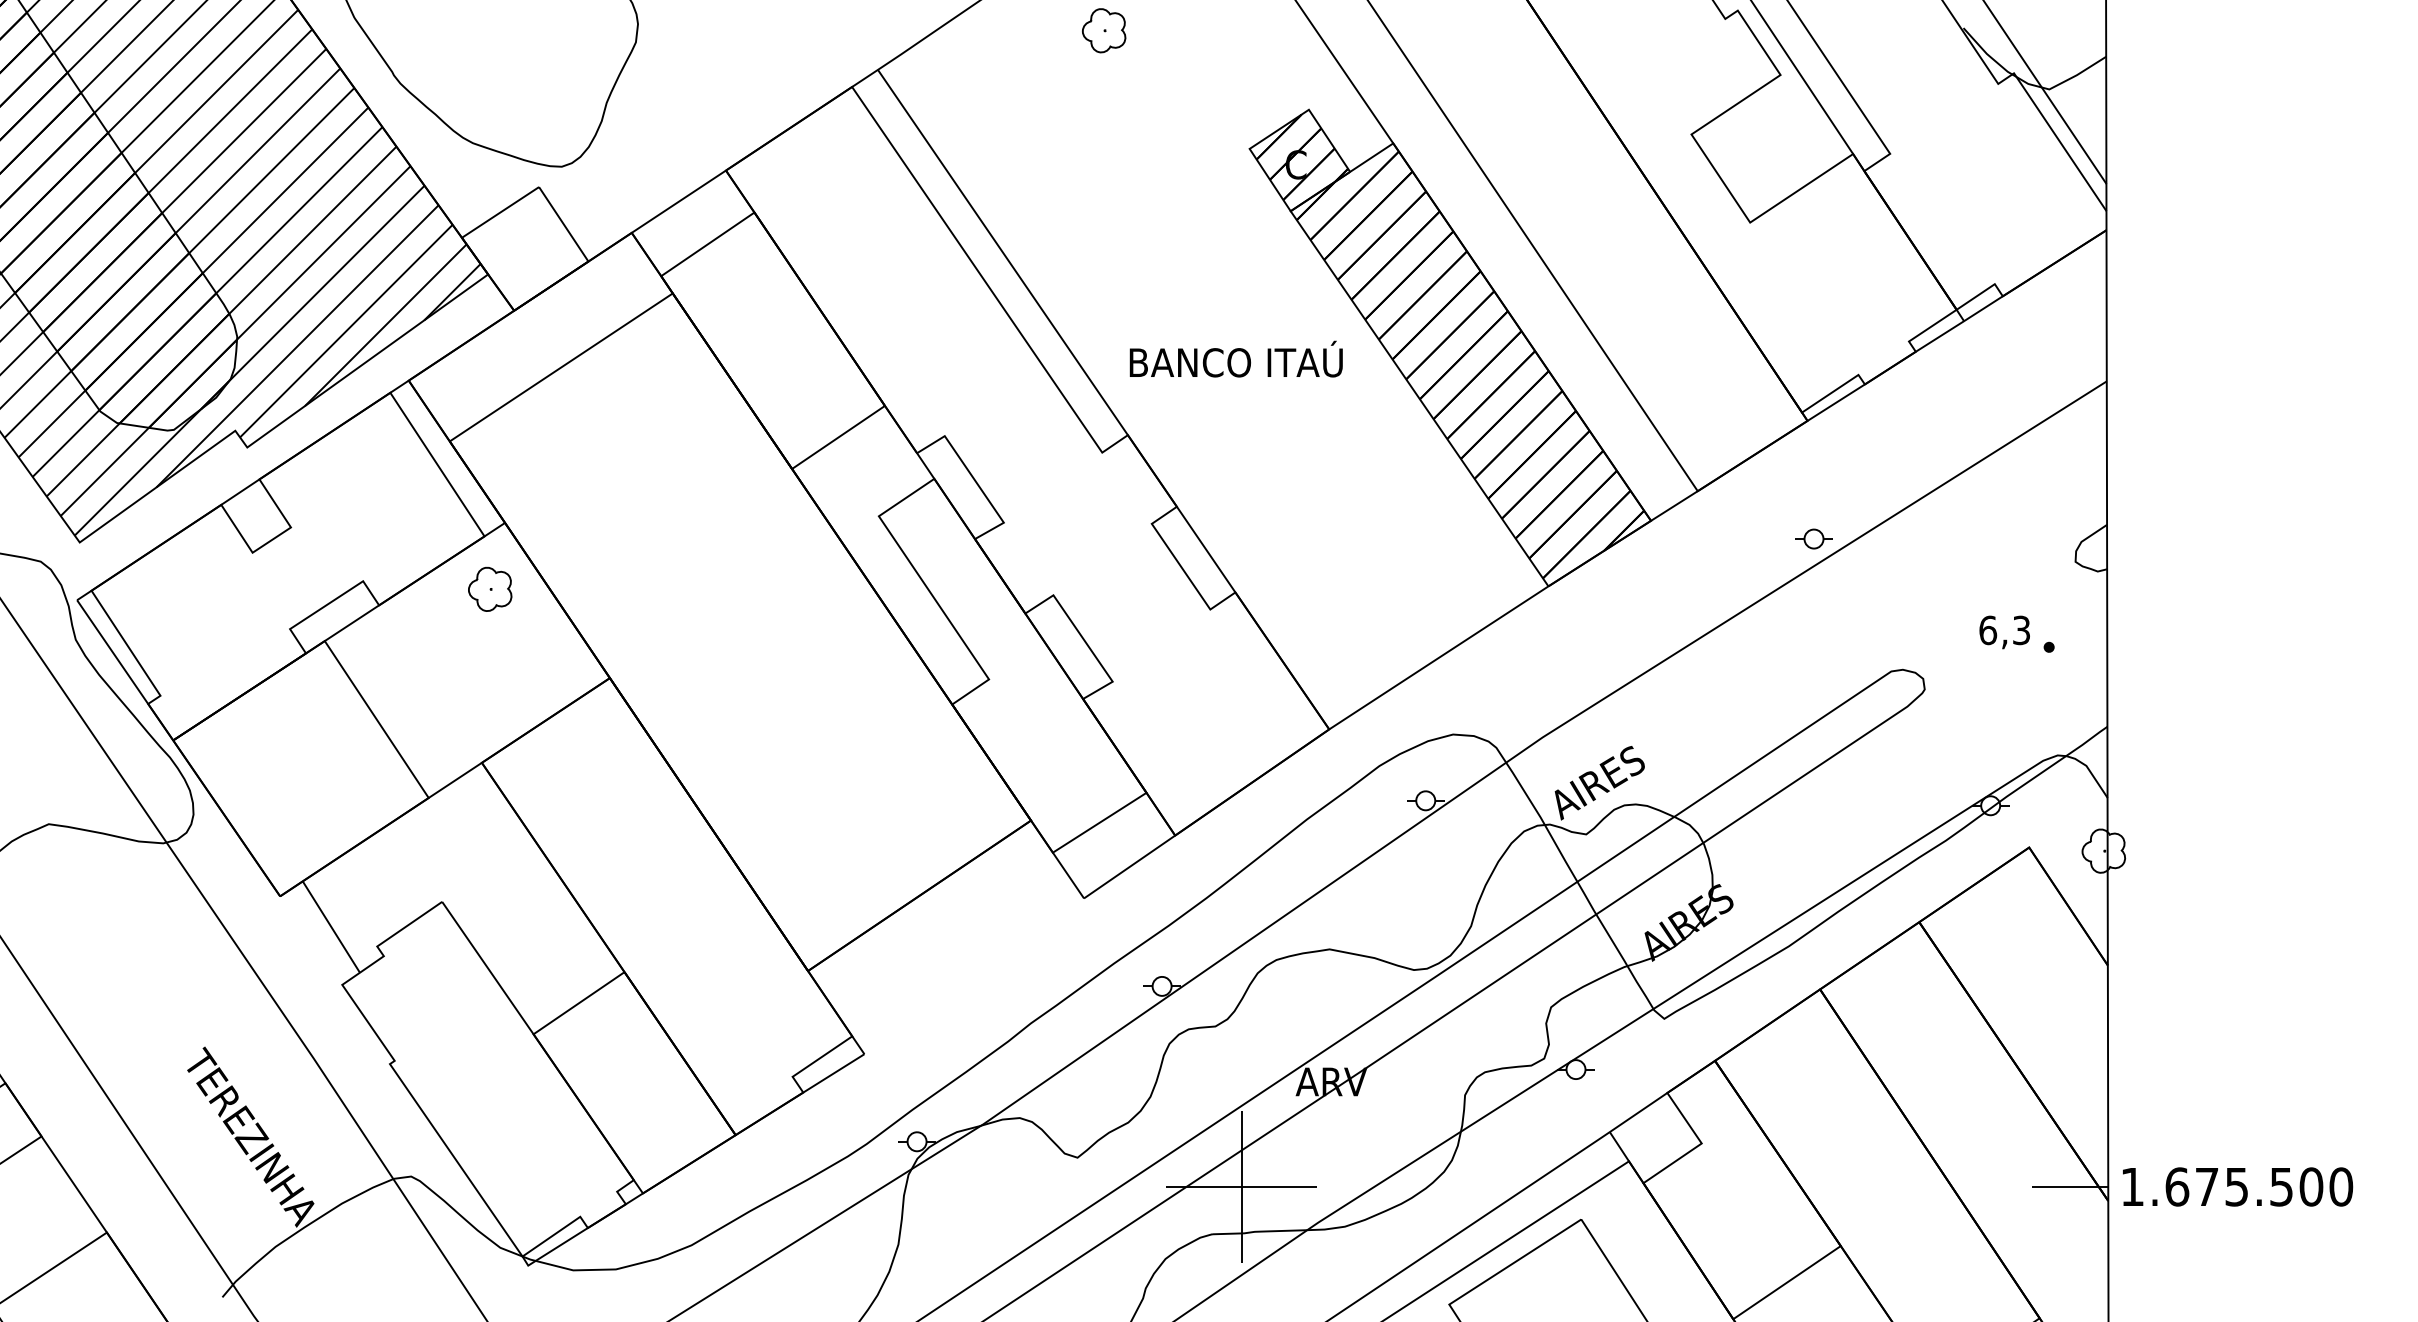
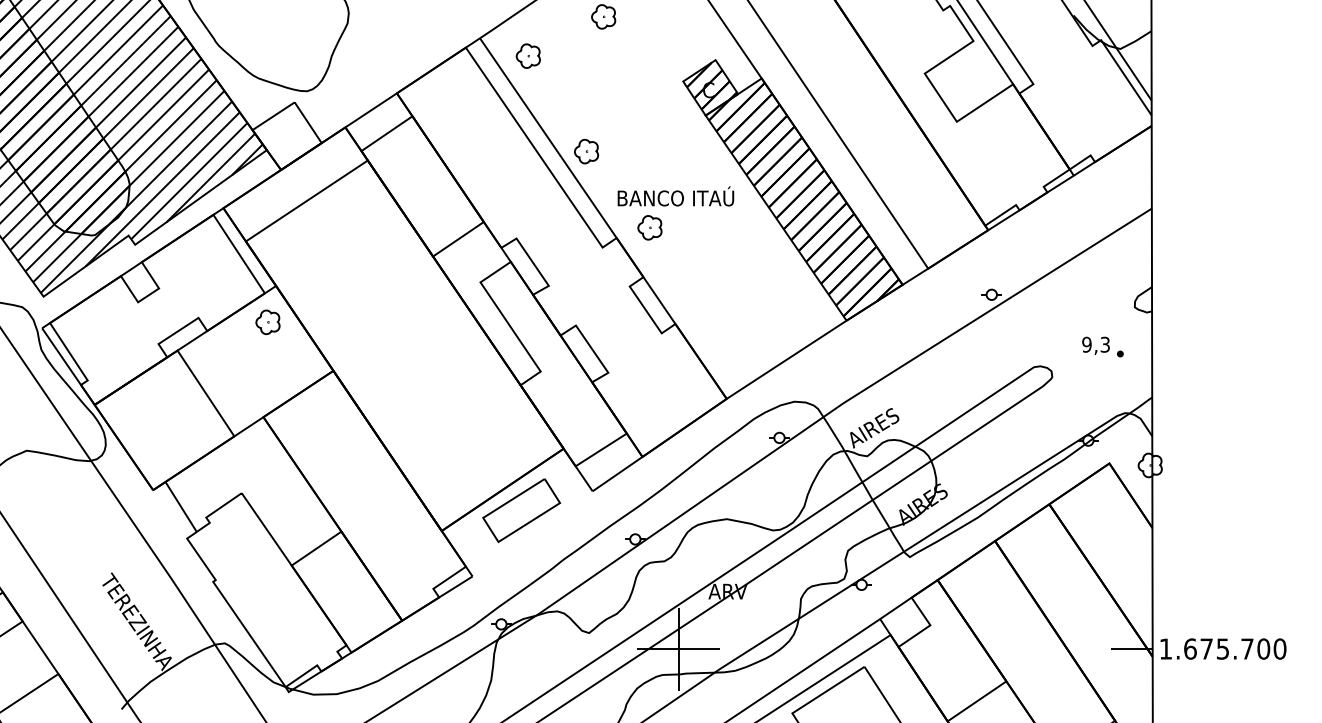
part: (964, 101) -> (527, 55), added
part: (1072, 276) -> (586, 151), added
part: (1187, 415) -> (649, 227), added
text: (1987, 629) -> (1086, 344), 6,3 -> 9,3
part: (953, 933) -> (521, 510), added
text: (2281, 1185) -> (1247, 648), 1.675.500 -> 1.675.700

